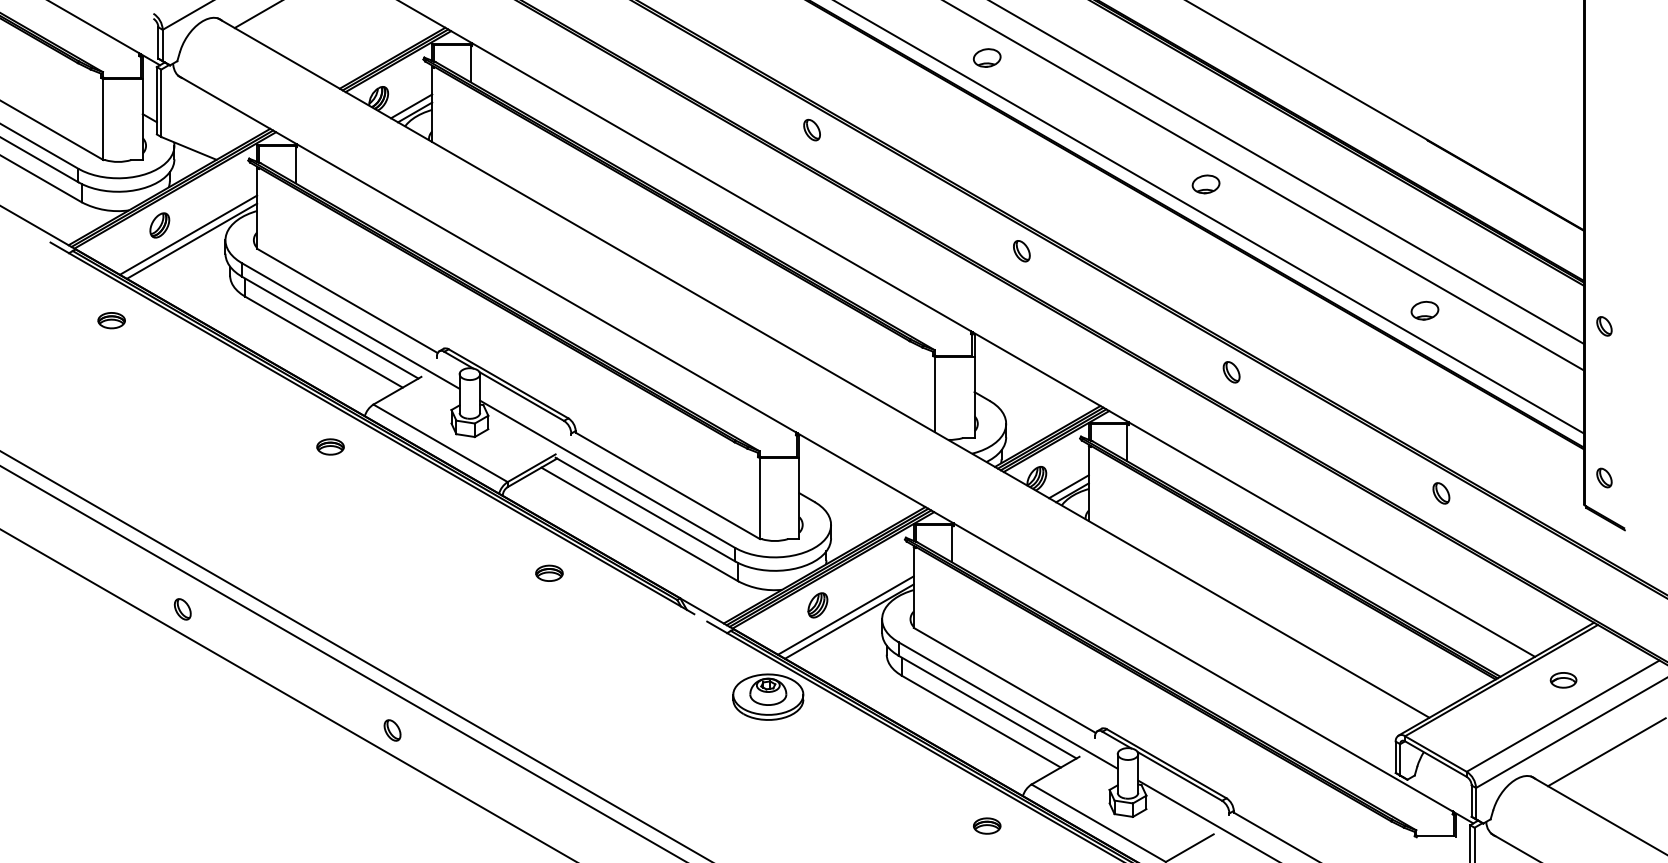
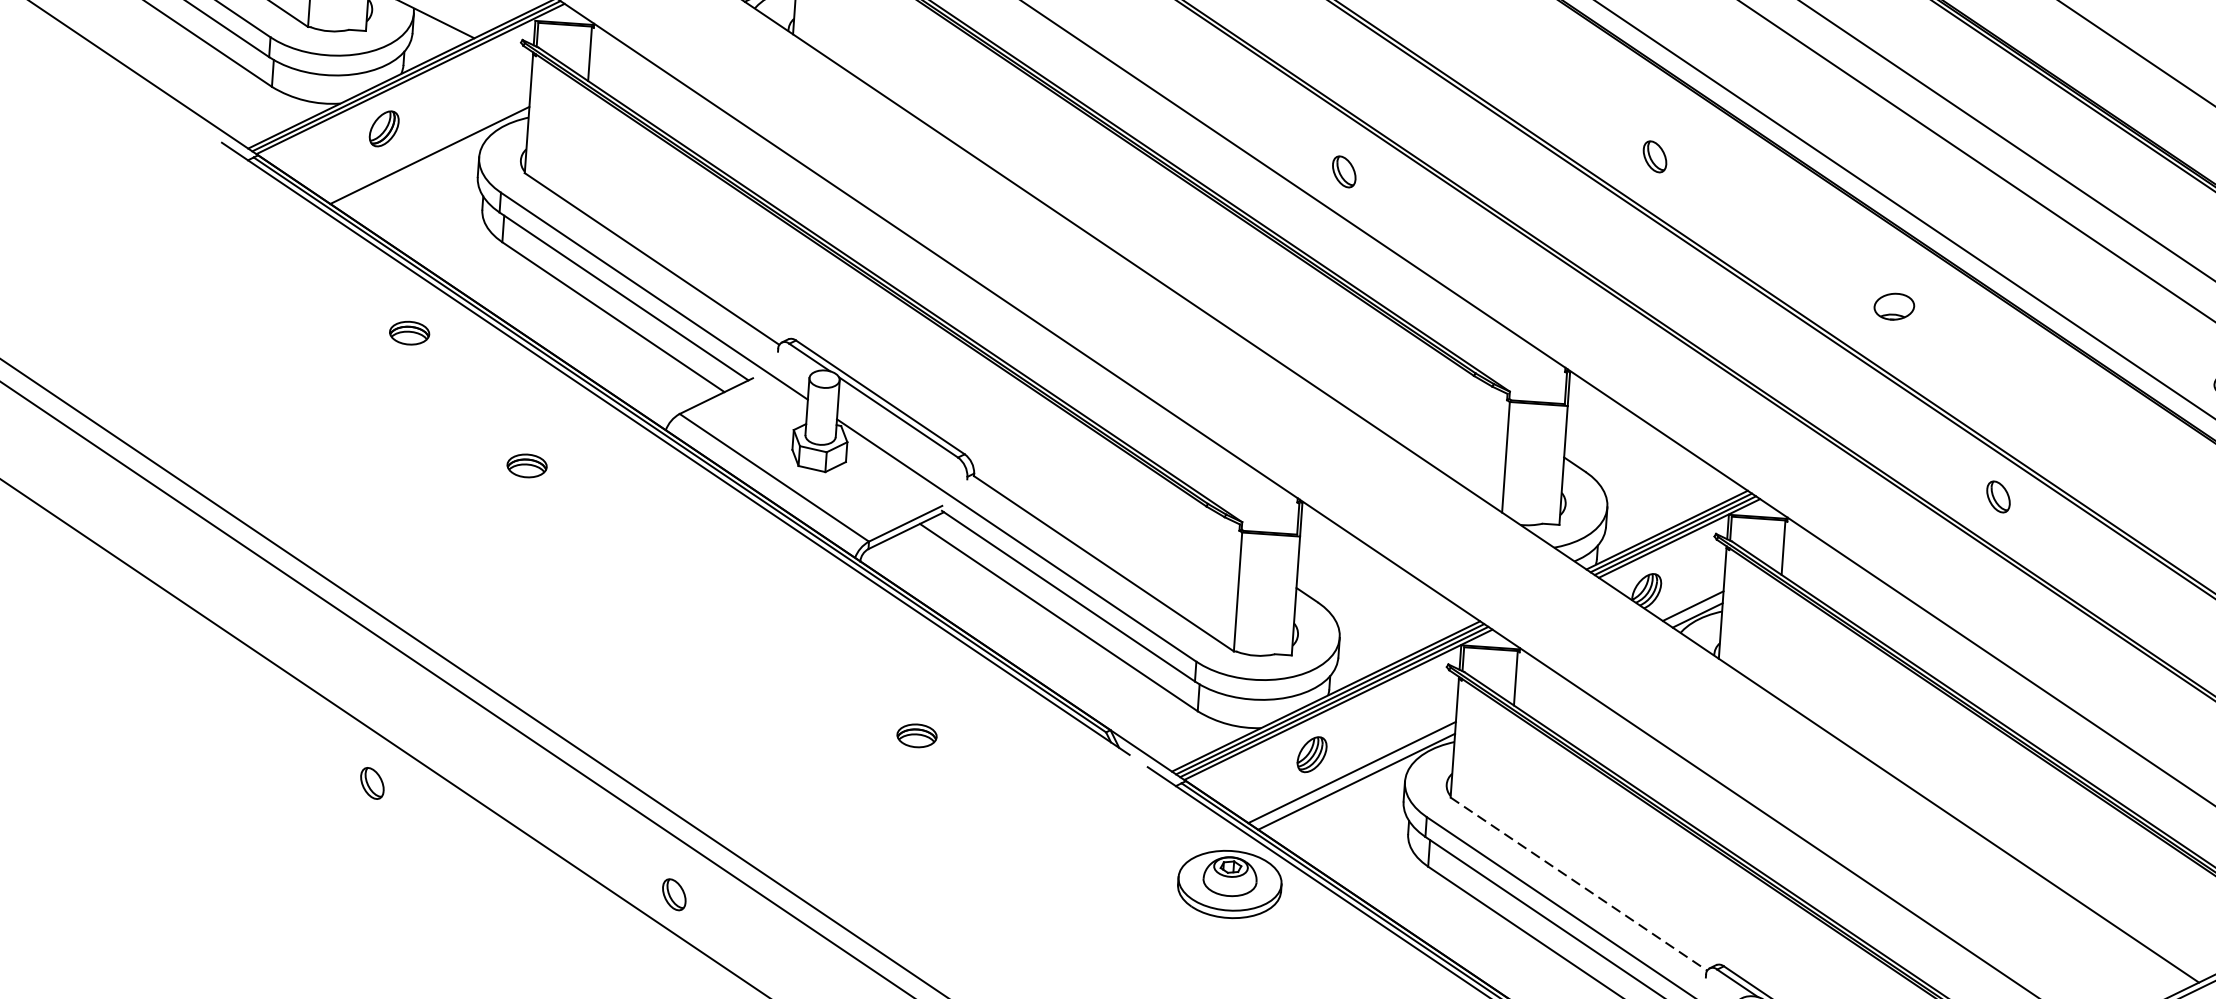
part: (811, 129) -> (1343, 170), moved
part: (1205, 184) -> (1893, 306), moved
line: (188, 234) -> (425, 145), removed
part: (1021, 251) -> (1654, 157), moved
part: (111, 320) -> (409, 332), moved
part: (1231, 372) -> (1998, 497), moved
part: (330, 446) -> (527, 465), moved
part: (549, 572) -> (917, 734), moved
part: (182, 609) -> (371, 783), moved
line: (1005, 680) -> (1579, 884), solid -> dashed

